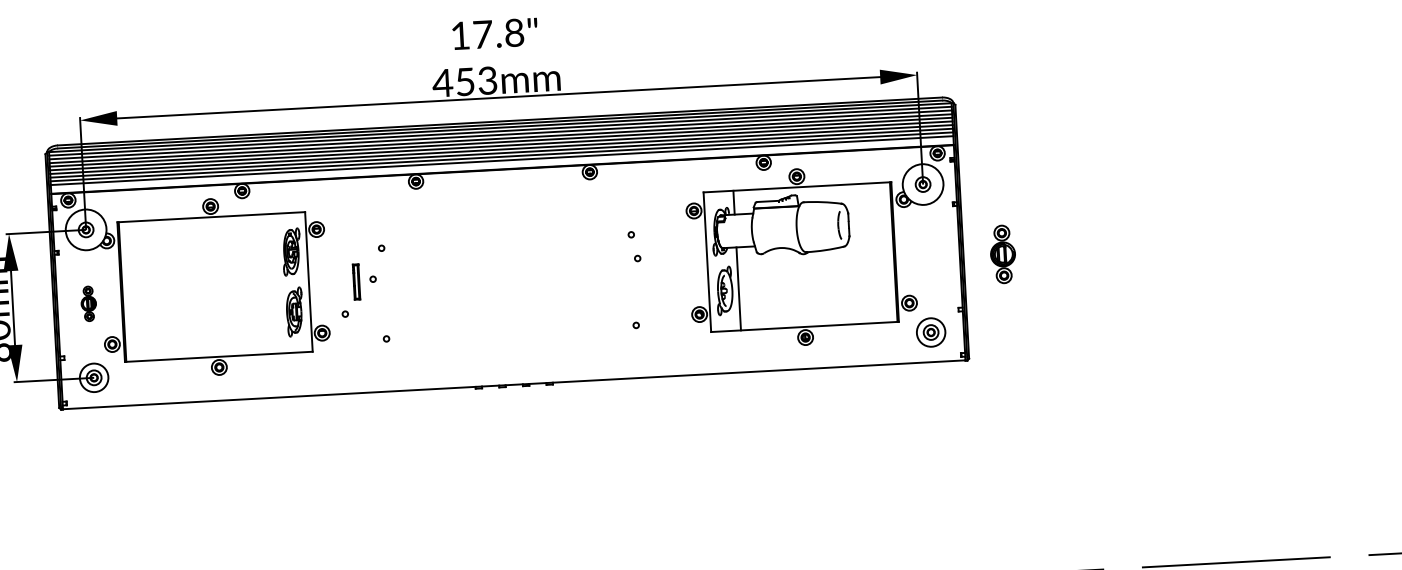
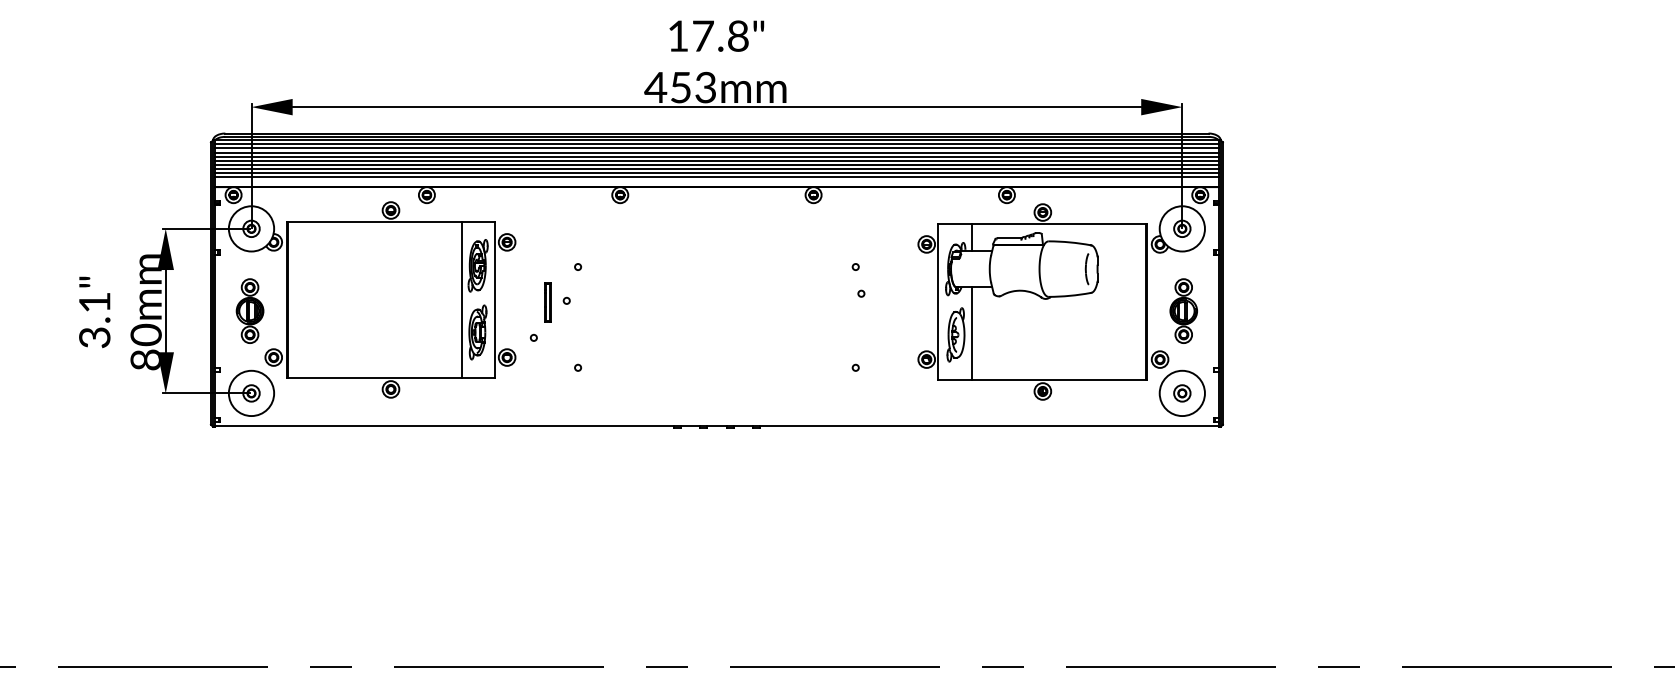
part: (1002, 253) -> (1183, 310), moved
line: (279, 283) -> (462, 299), added
part: (88, 303) -> (249, 310), size x1.67
circle: (930, 332) -> (1181, 393), size x1.43
circle: (94, 377) -> (251, 393), size x1.43

